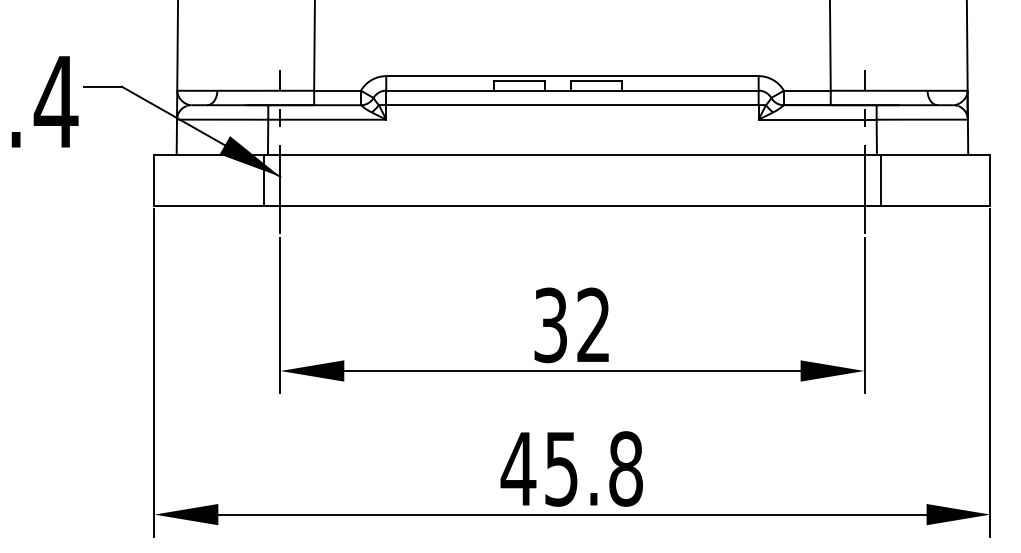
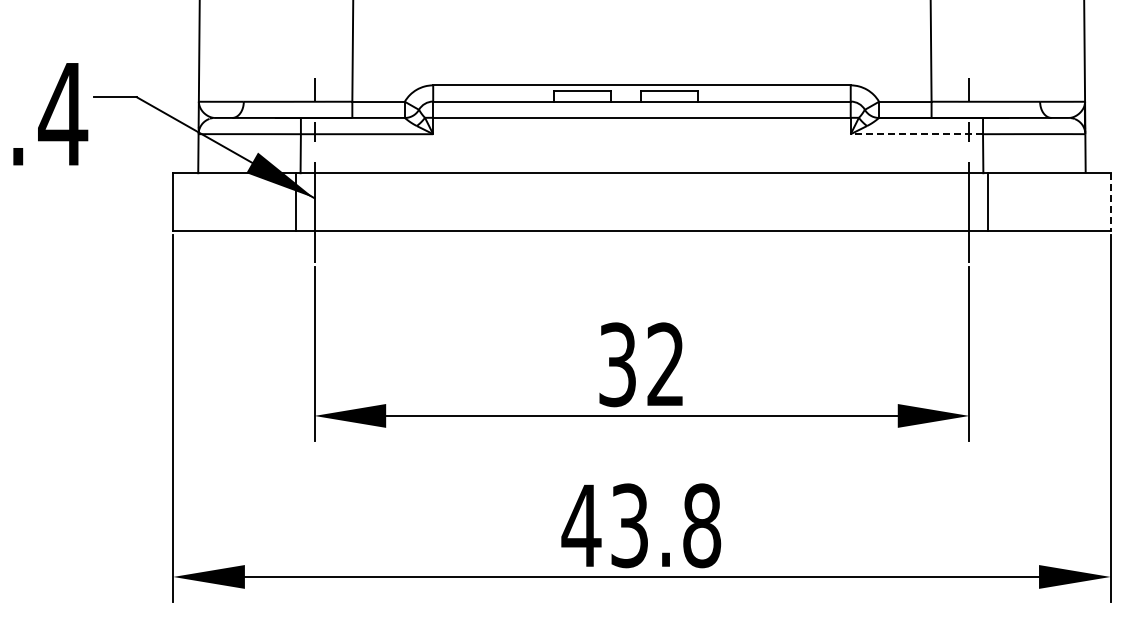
line: (817, 119) -> (916, 134), solid -> dashed
line: (990, 179) -> (1110, 201), solid -> dashed
text: (561, 468) -> (629, 525), 45.8 -> 43.8

